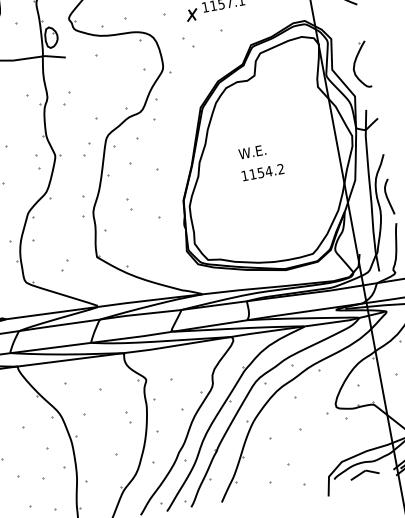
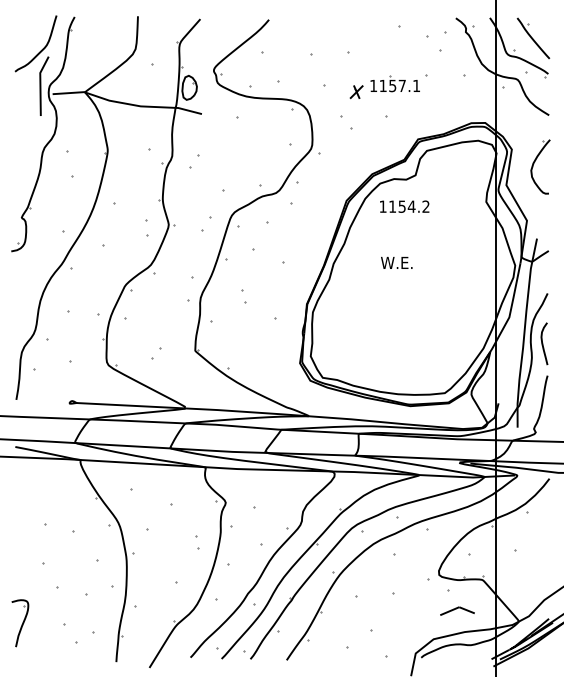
part: (355, 64) -> (534, 164), moved
text: (262, 172) -> (404, 206), moved
line: (363, 472) -> (456, 609), moved

